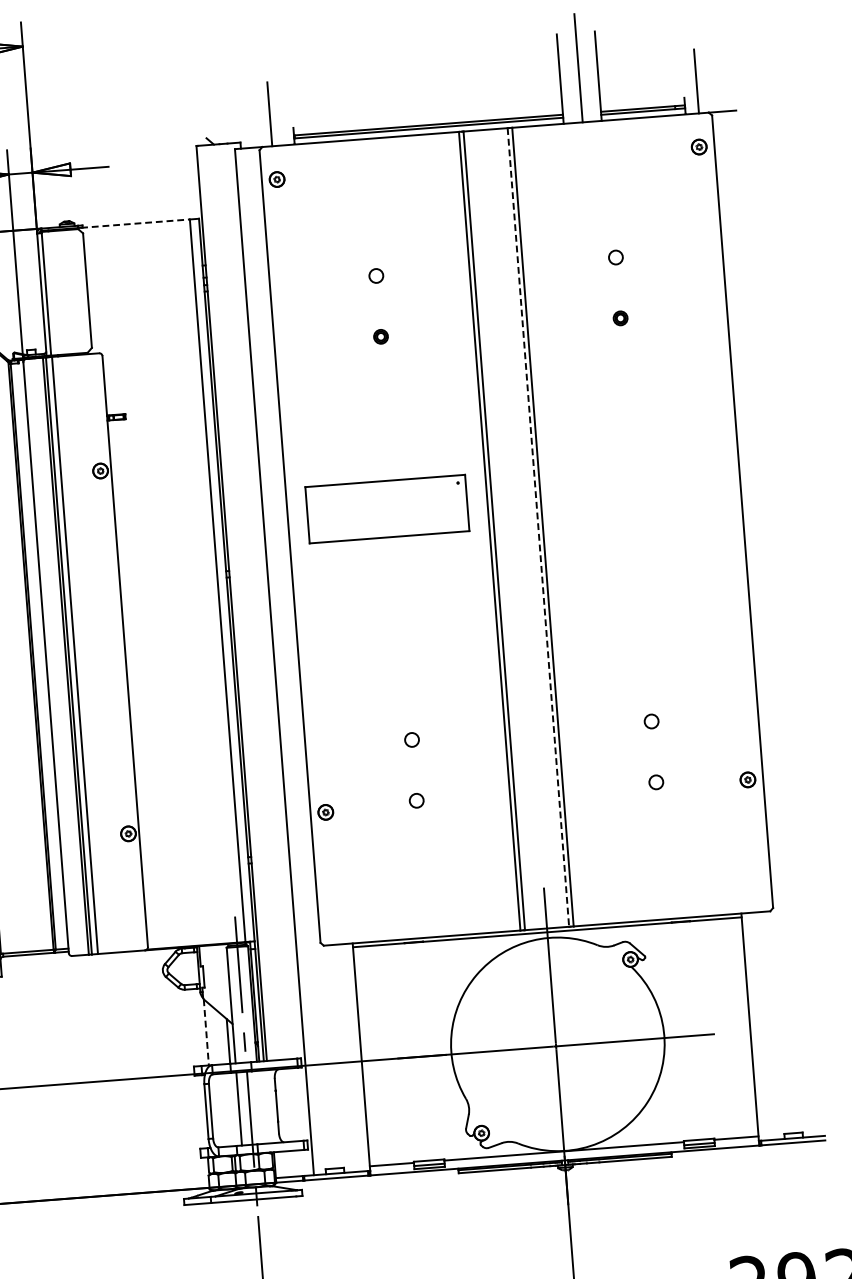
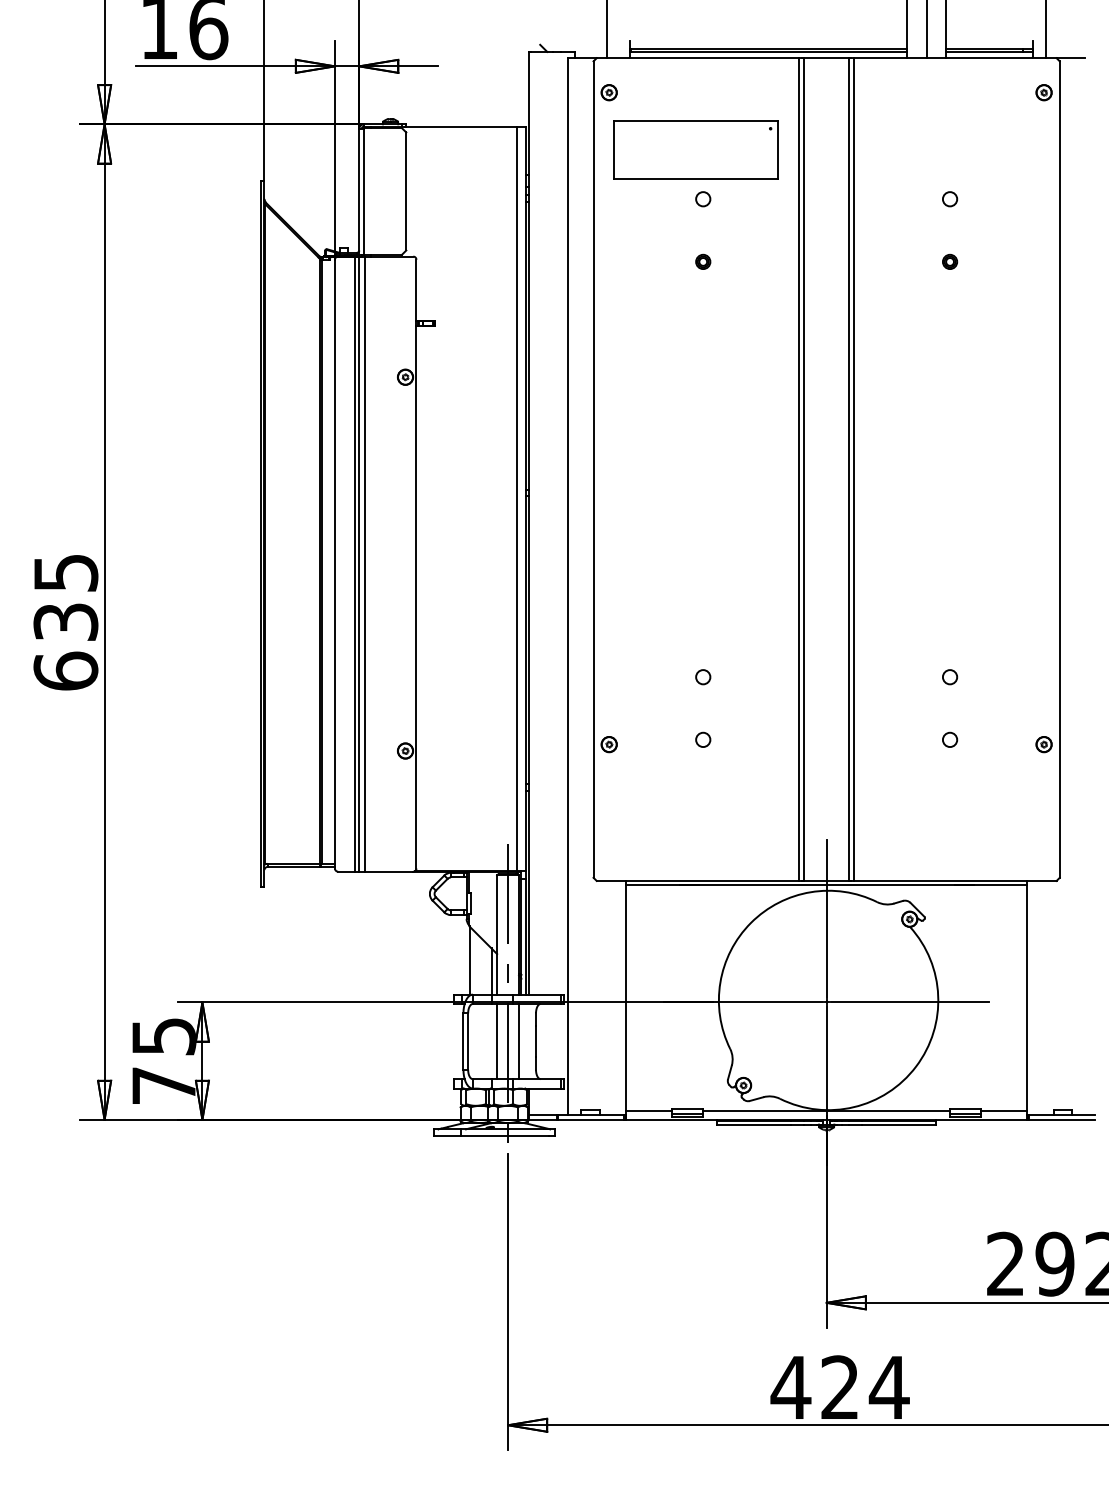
line: (136, 223) -> (461, 126), dashed -> solid
part: (386, 508) -> (695, 149), moved
line: (538, 528) -> (849, 470), dashed -> solid
line: (206, 1032) -> (469, 960), dashed -> solid
line: (260, 1107) -> (519, 1041), added

